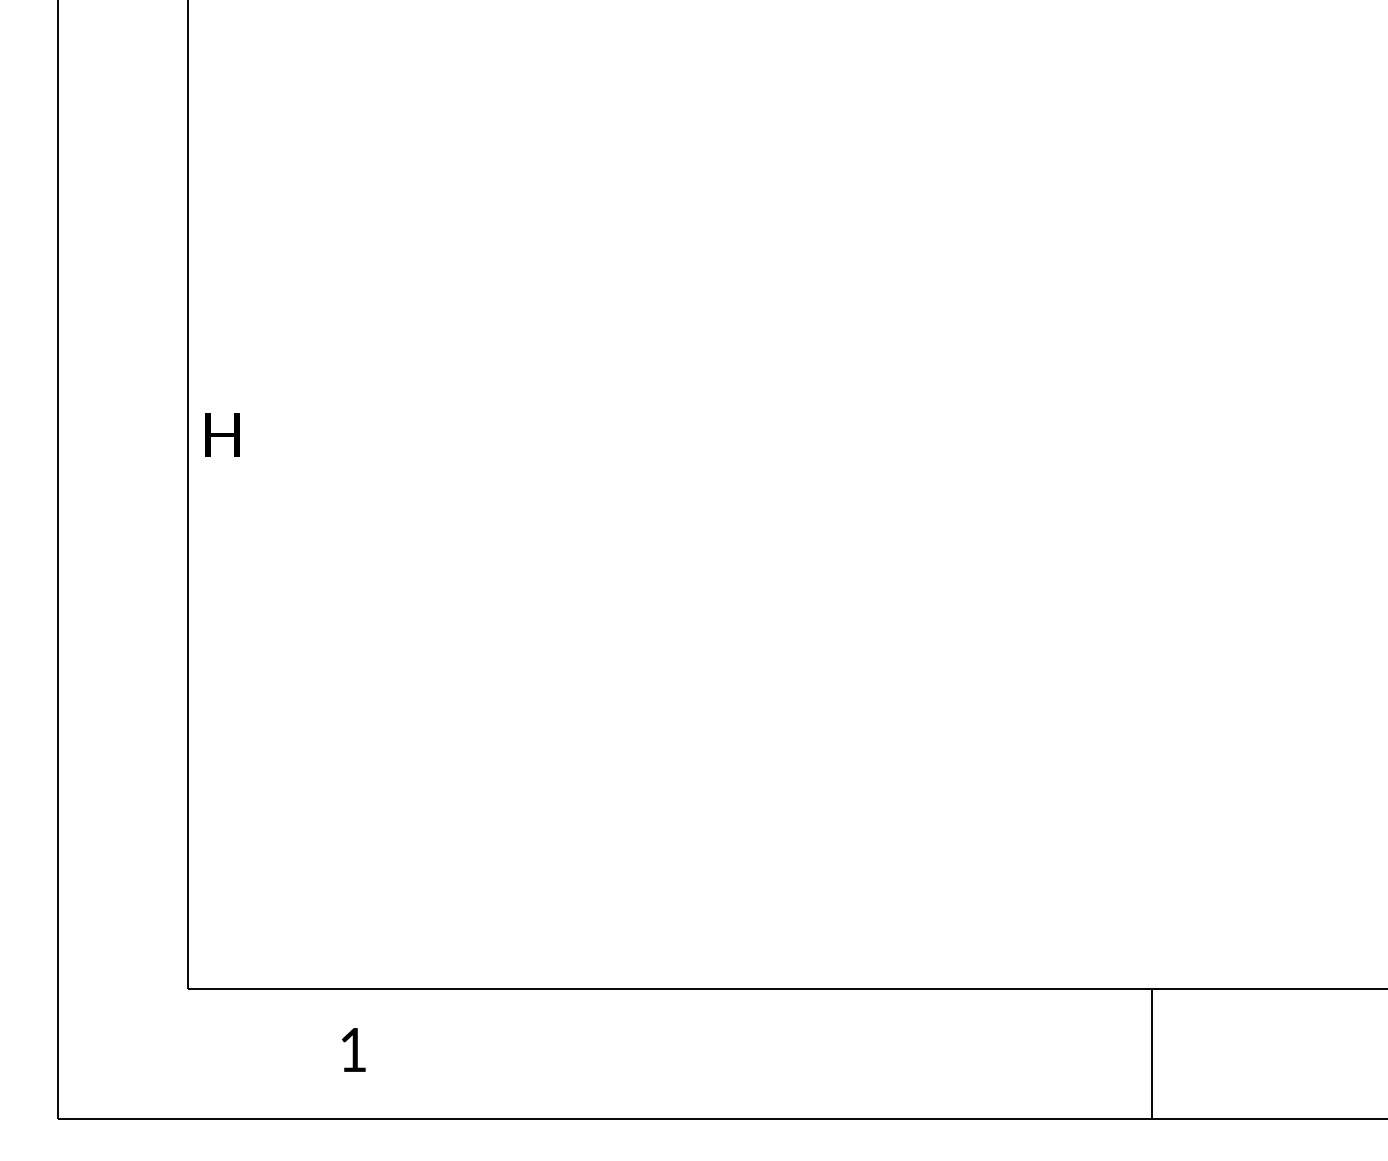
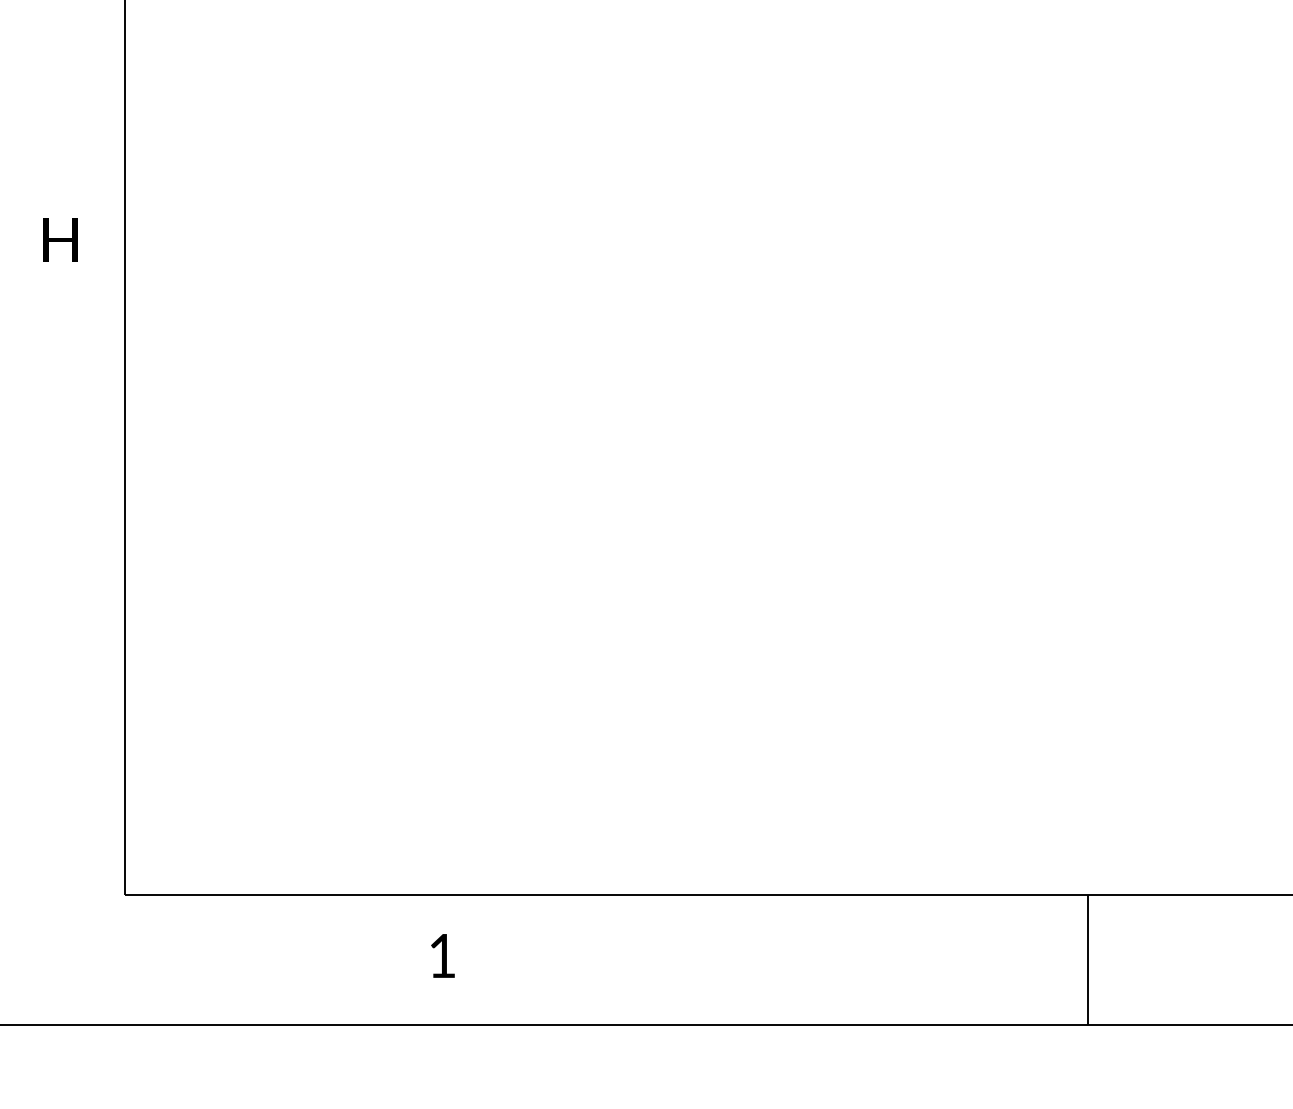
text: (221, 434) -> (59, 239), moved
text: (353, 1049) -> (442, 955), moved

